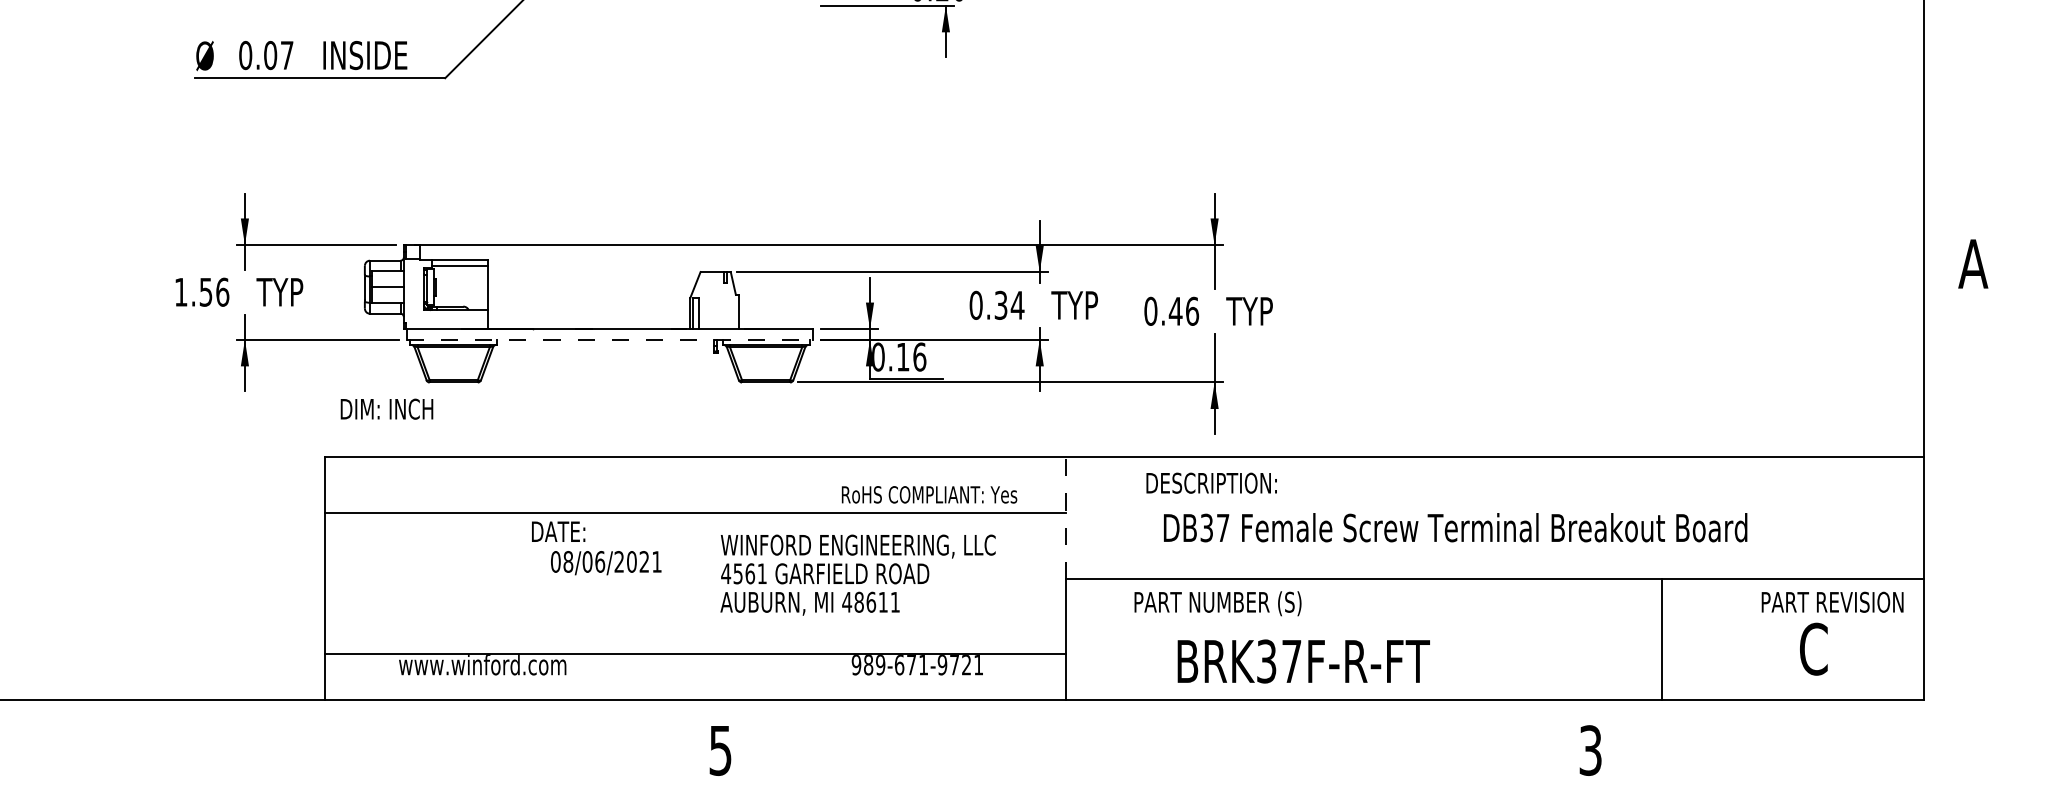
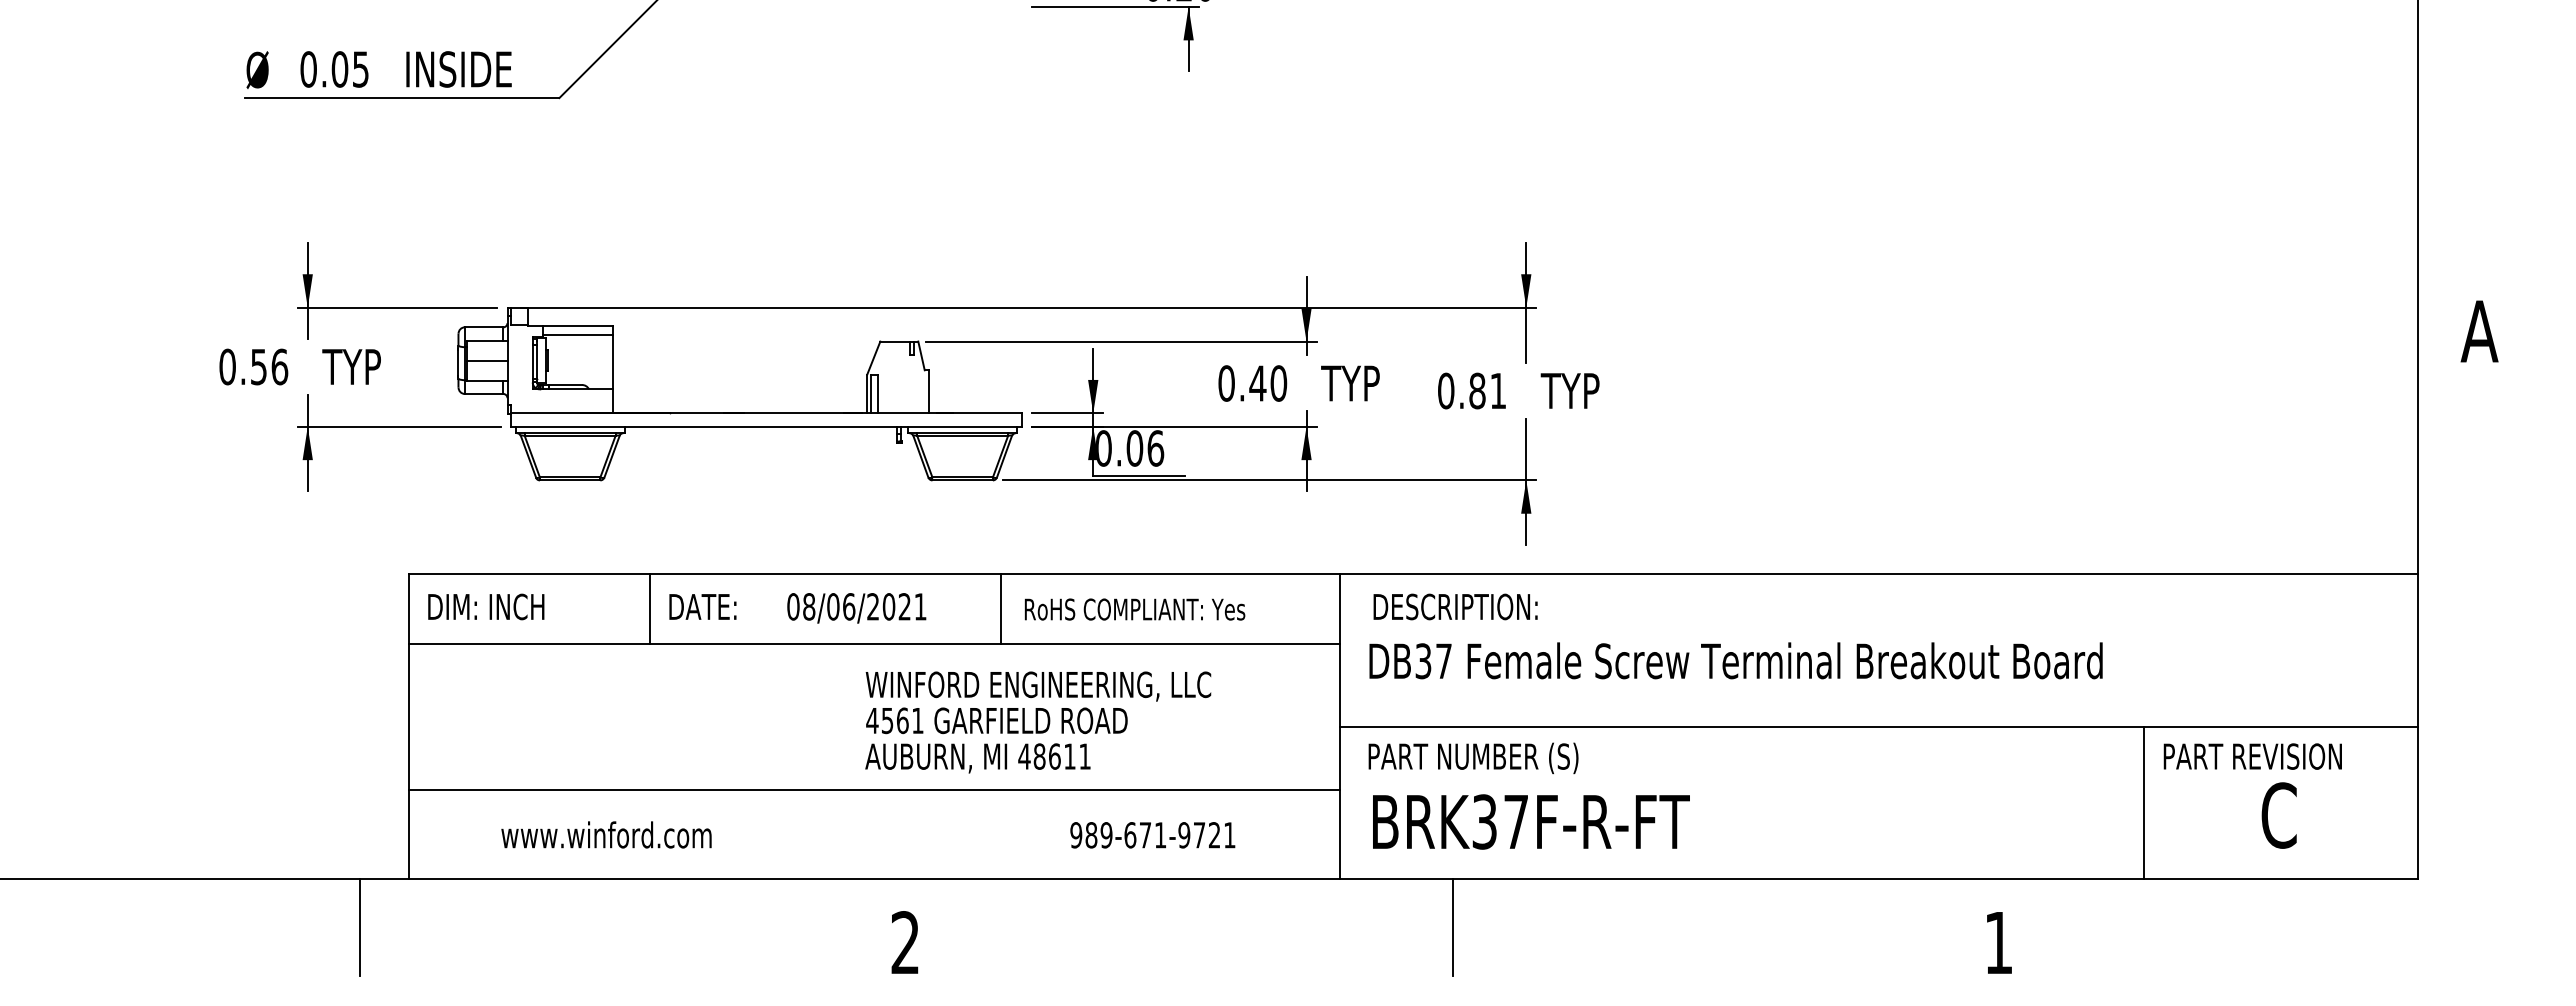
text: (286, 55) -> (360, 69), 0.07 -> 0.05
text: (181, 291) -> (227, 366), 1.56 -> 0.56
text: (1009, 305) -> (1268, 383), 0.34 -> 0.40
text: (1183, 310) -> (1487, 390), 0.46 -> 0.81
line: (610, 339) -> (767, 426), dashed -> solid
text: (902, 357) -> (1134, 448), 0.16 -> 0.06
text: (387, 408) -> (486, 606), moved
text: (1211, 482) -> (1455, 606), moved
line: (516, 485) -> (649, 609), added
line: (796, 485) -> (1000, 609), added
text: (929, 494) -> (1134, 609), moved
line: (1065, 517) -> (1339, 650), dashed -> solid
text: (1455, 527) -> (1735, 660), moved
text: (558, 531) -> (702, 606), moved
text: (606, 563) -> (856, 608), moved
text: (858, 575) -> (1038, 722), moved
text: (1832, 602) -> (2252, 756), moved
text: (1217, 603) -> (1473, 758), moved
line: (1662, 639) -> (2144, 803), moved
line: (695, 653) -> (873, 789), moved
text: (1303, 661) -> (1531, 821), moved
line: (286, 738) -> (359, 927), added
line: (1155, 738) -> (1452, 927), added
text: (719, 750) -> (904, 942), 5 -> 2
text: (1590, 750) -> (1998, 942), 3 -> 1

